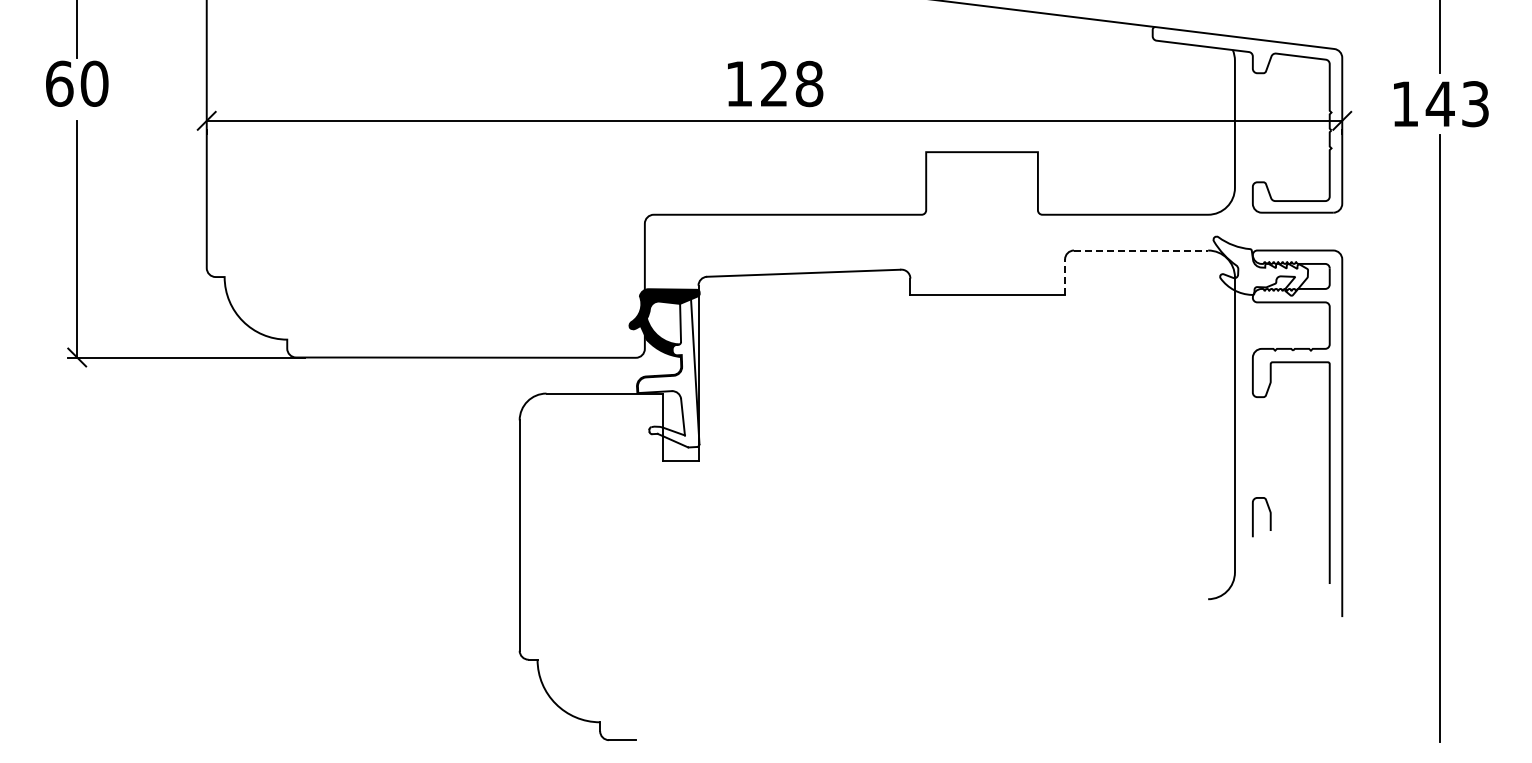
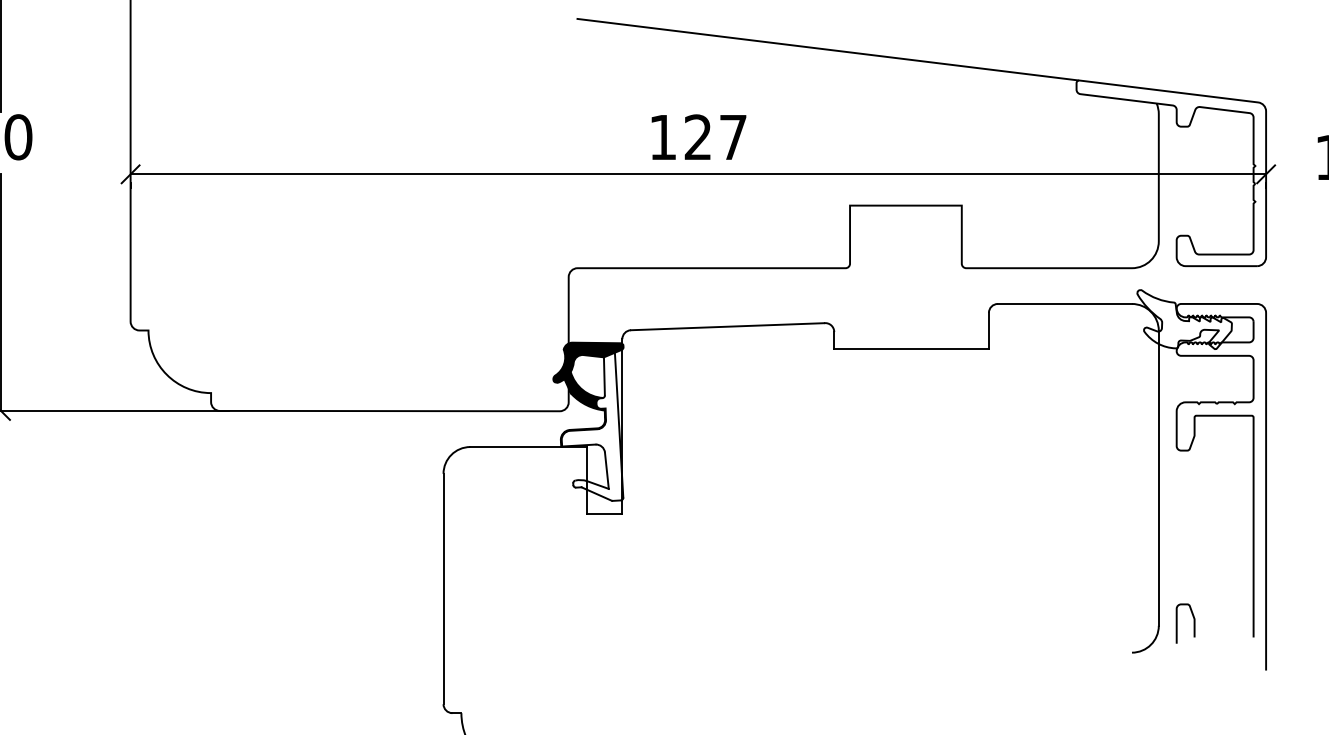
text: (809, 83) -> (733, 136), 128 -> 127
line: (1141, 250) -> (1065, 303), dashed -> solid
line: (1065, 277) -> (989, 330), dashed -> solid
curve: (1253, 517) -> (1177, 623), moved

